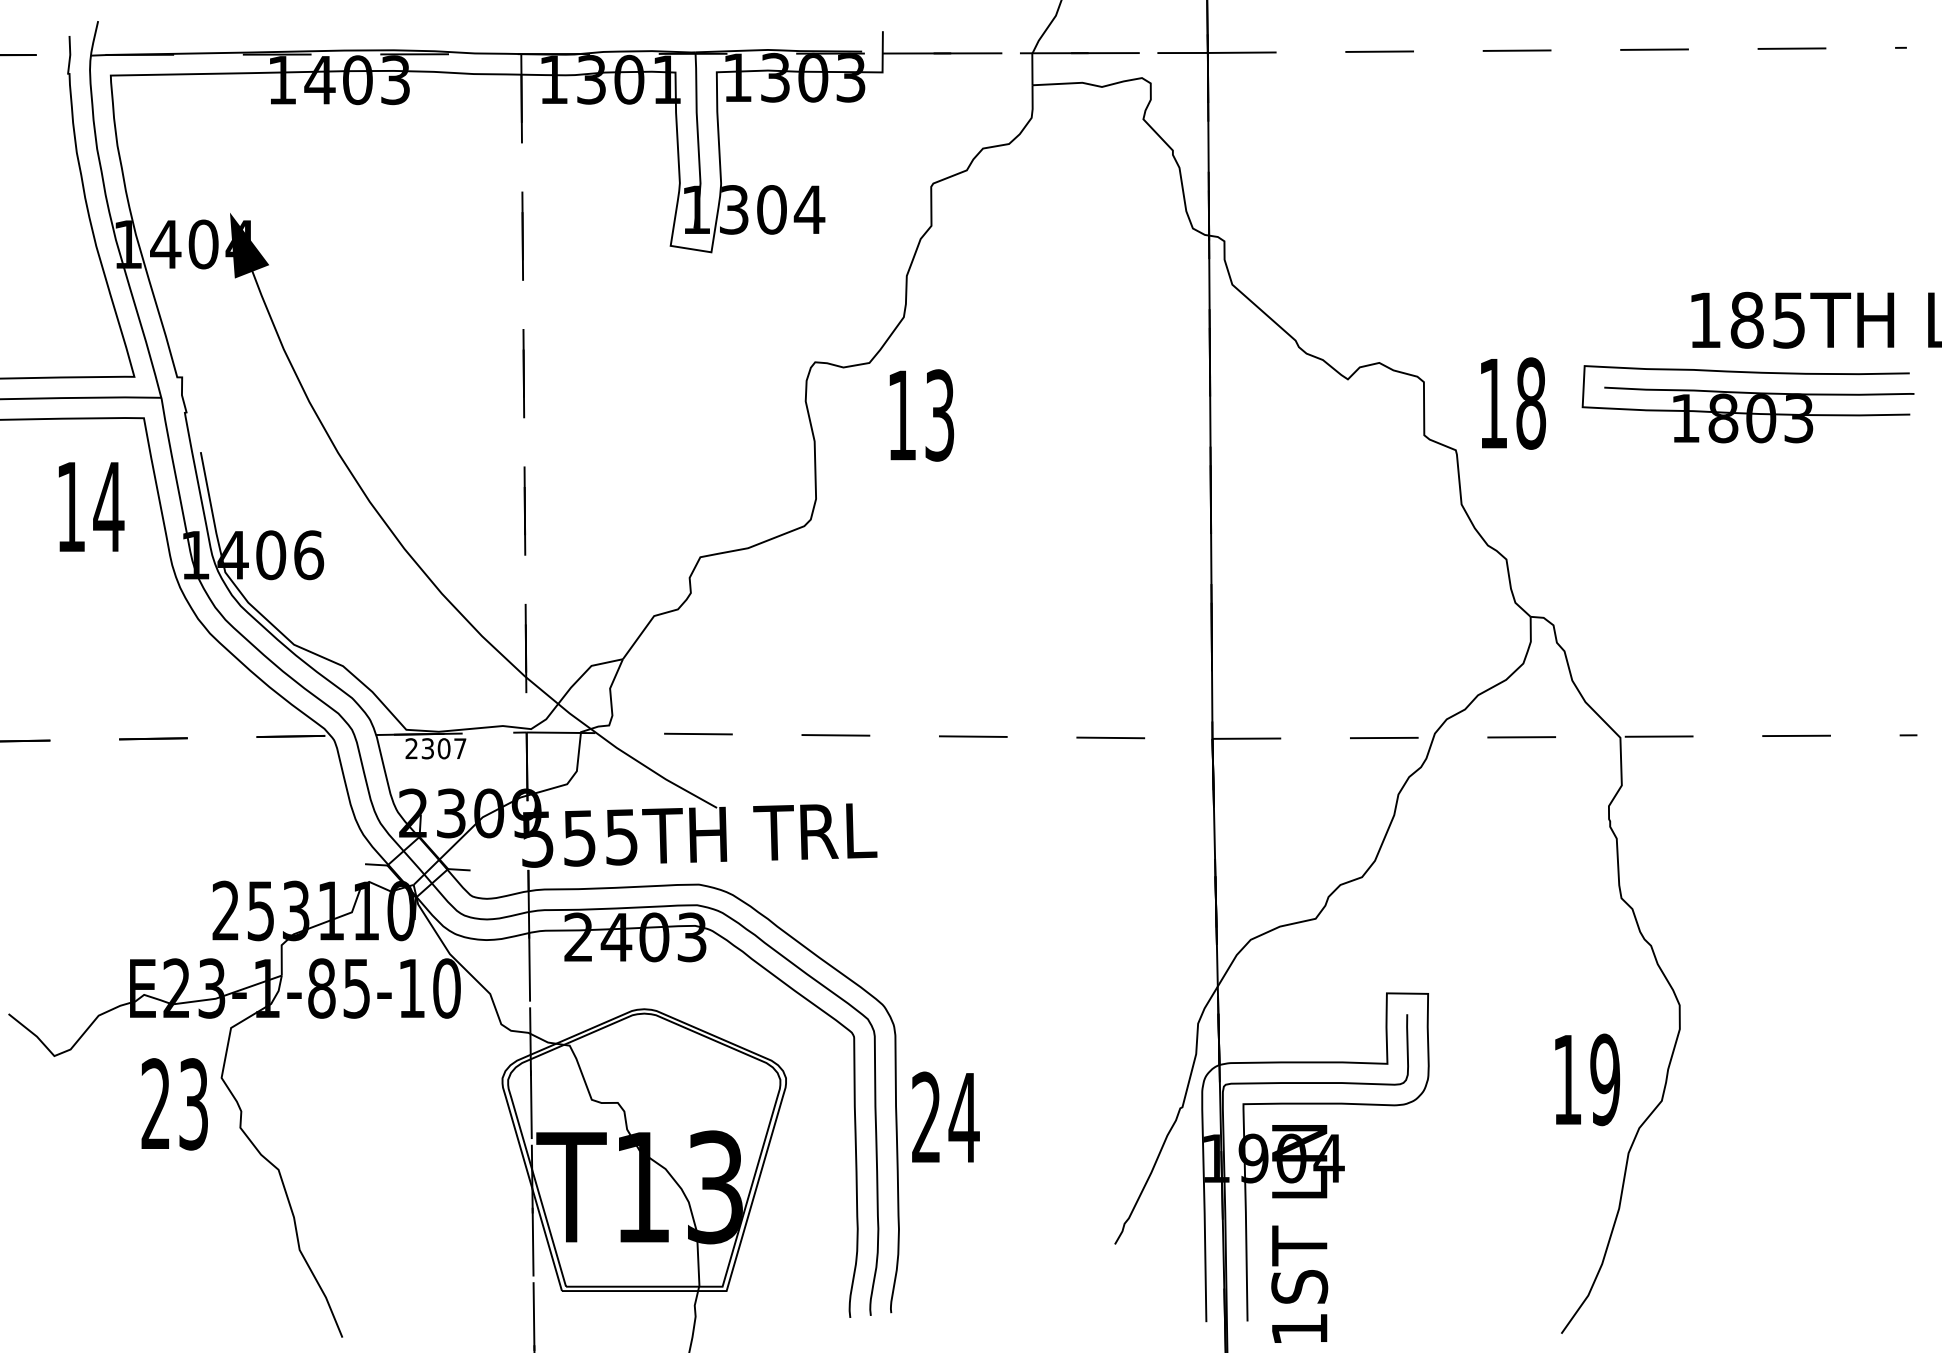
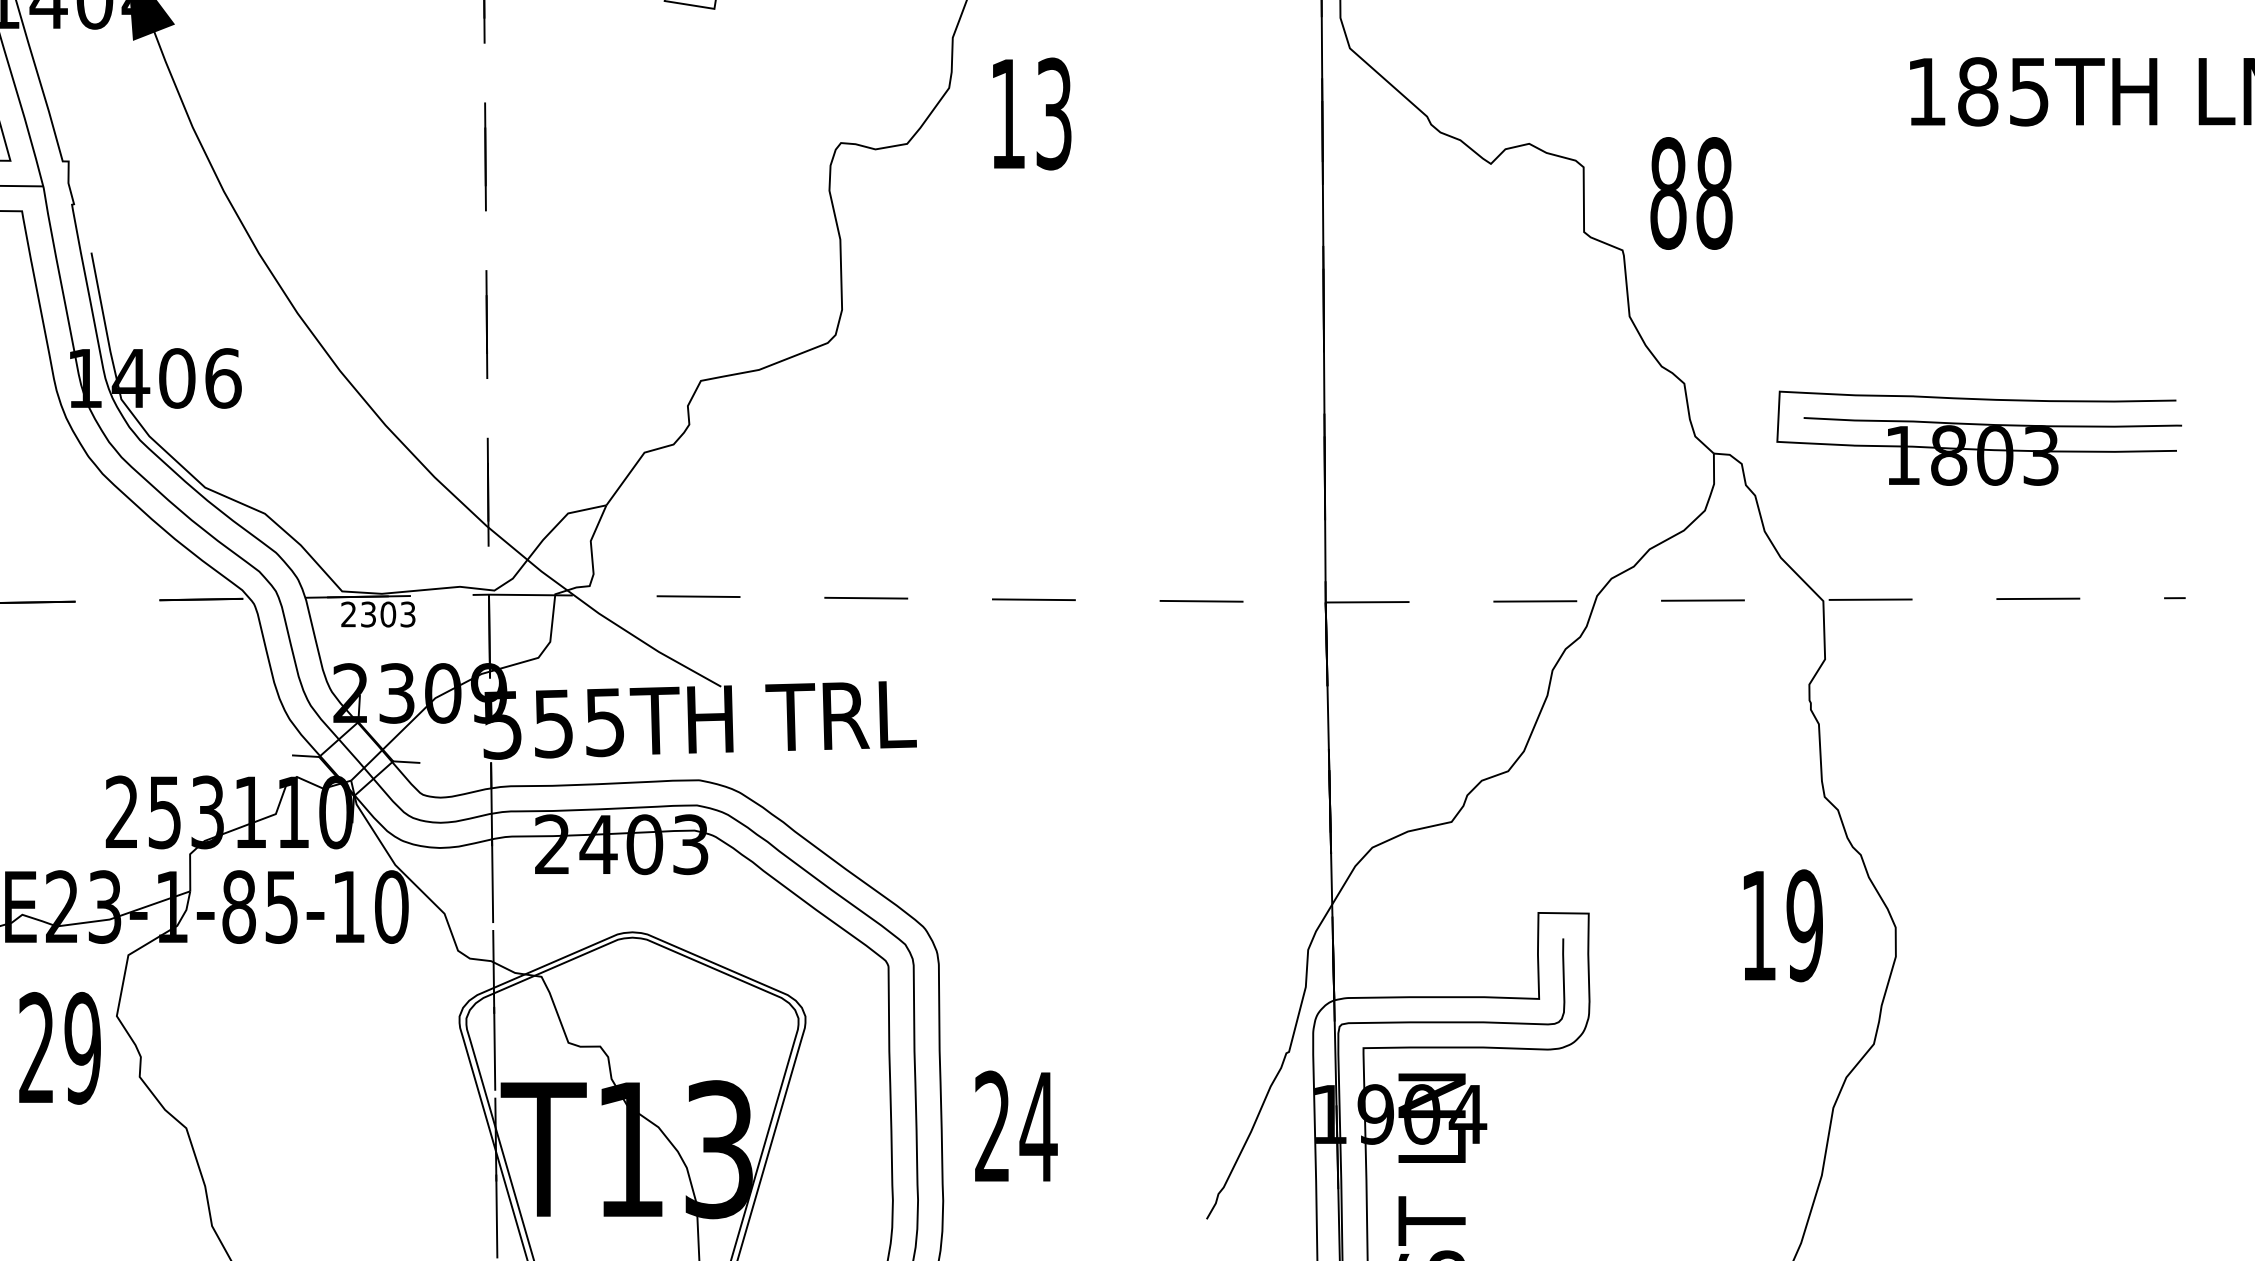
text: (1493, 403) -> (1668, 193), 18 -> 88
part: (1747, 404) -> (1978, 438), moved
text: (921, 415) -> (1031, 114), moved
text: (460, 748) -> (408, 614), 2307 -> 2303
text: (1587, 1079) -> (1783, 925), moved
text: (193, 1104) -> (82, 1048), 23 -> 29
text: (945, 1116) -> (1015, 1125), moved

